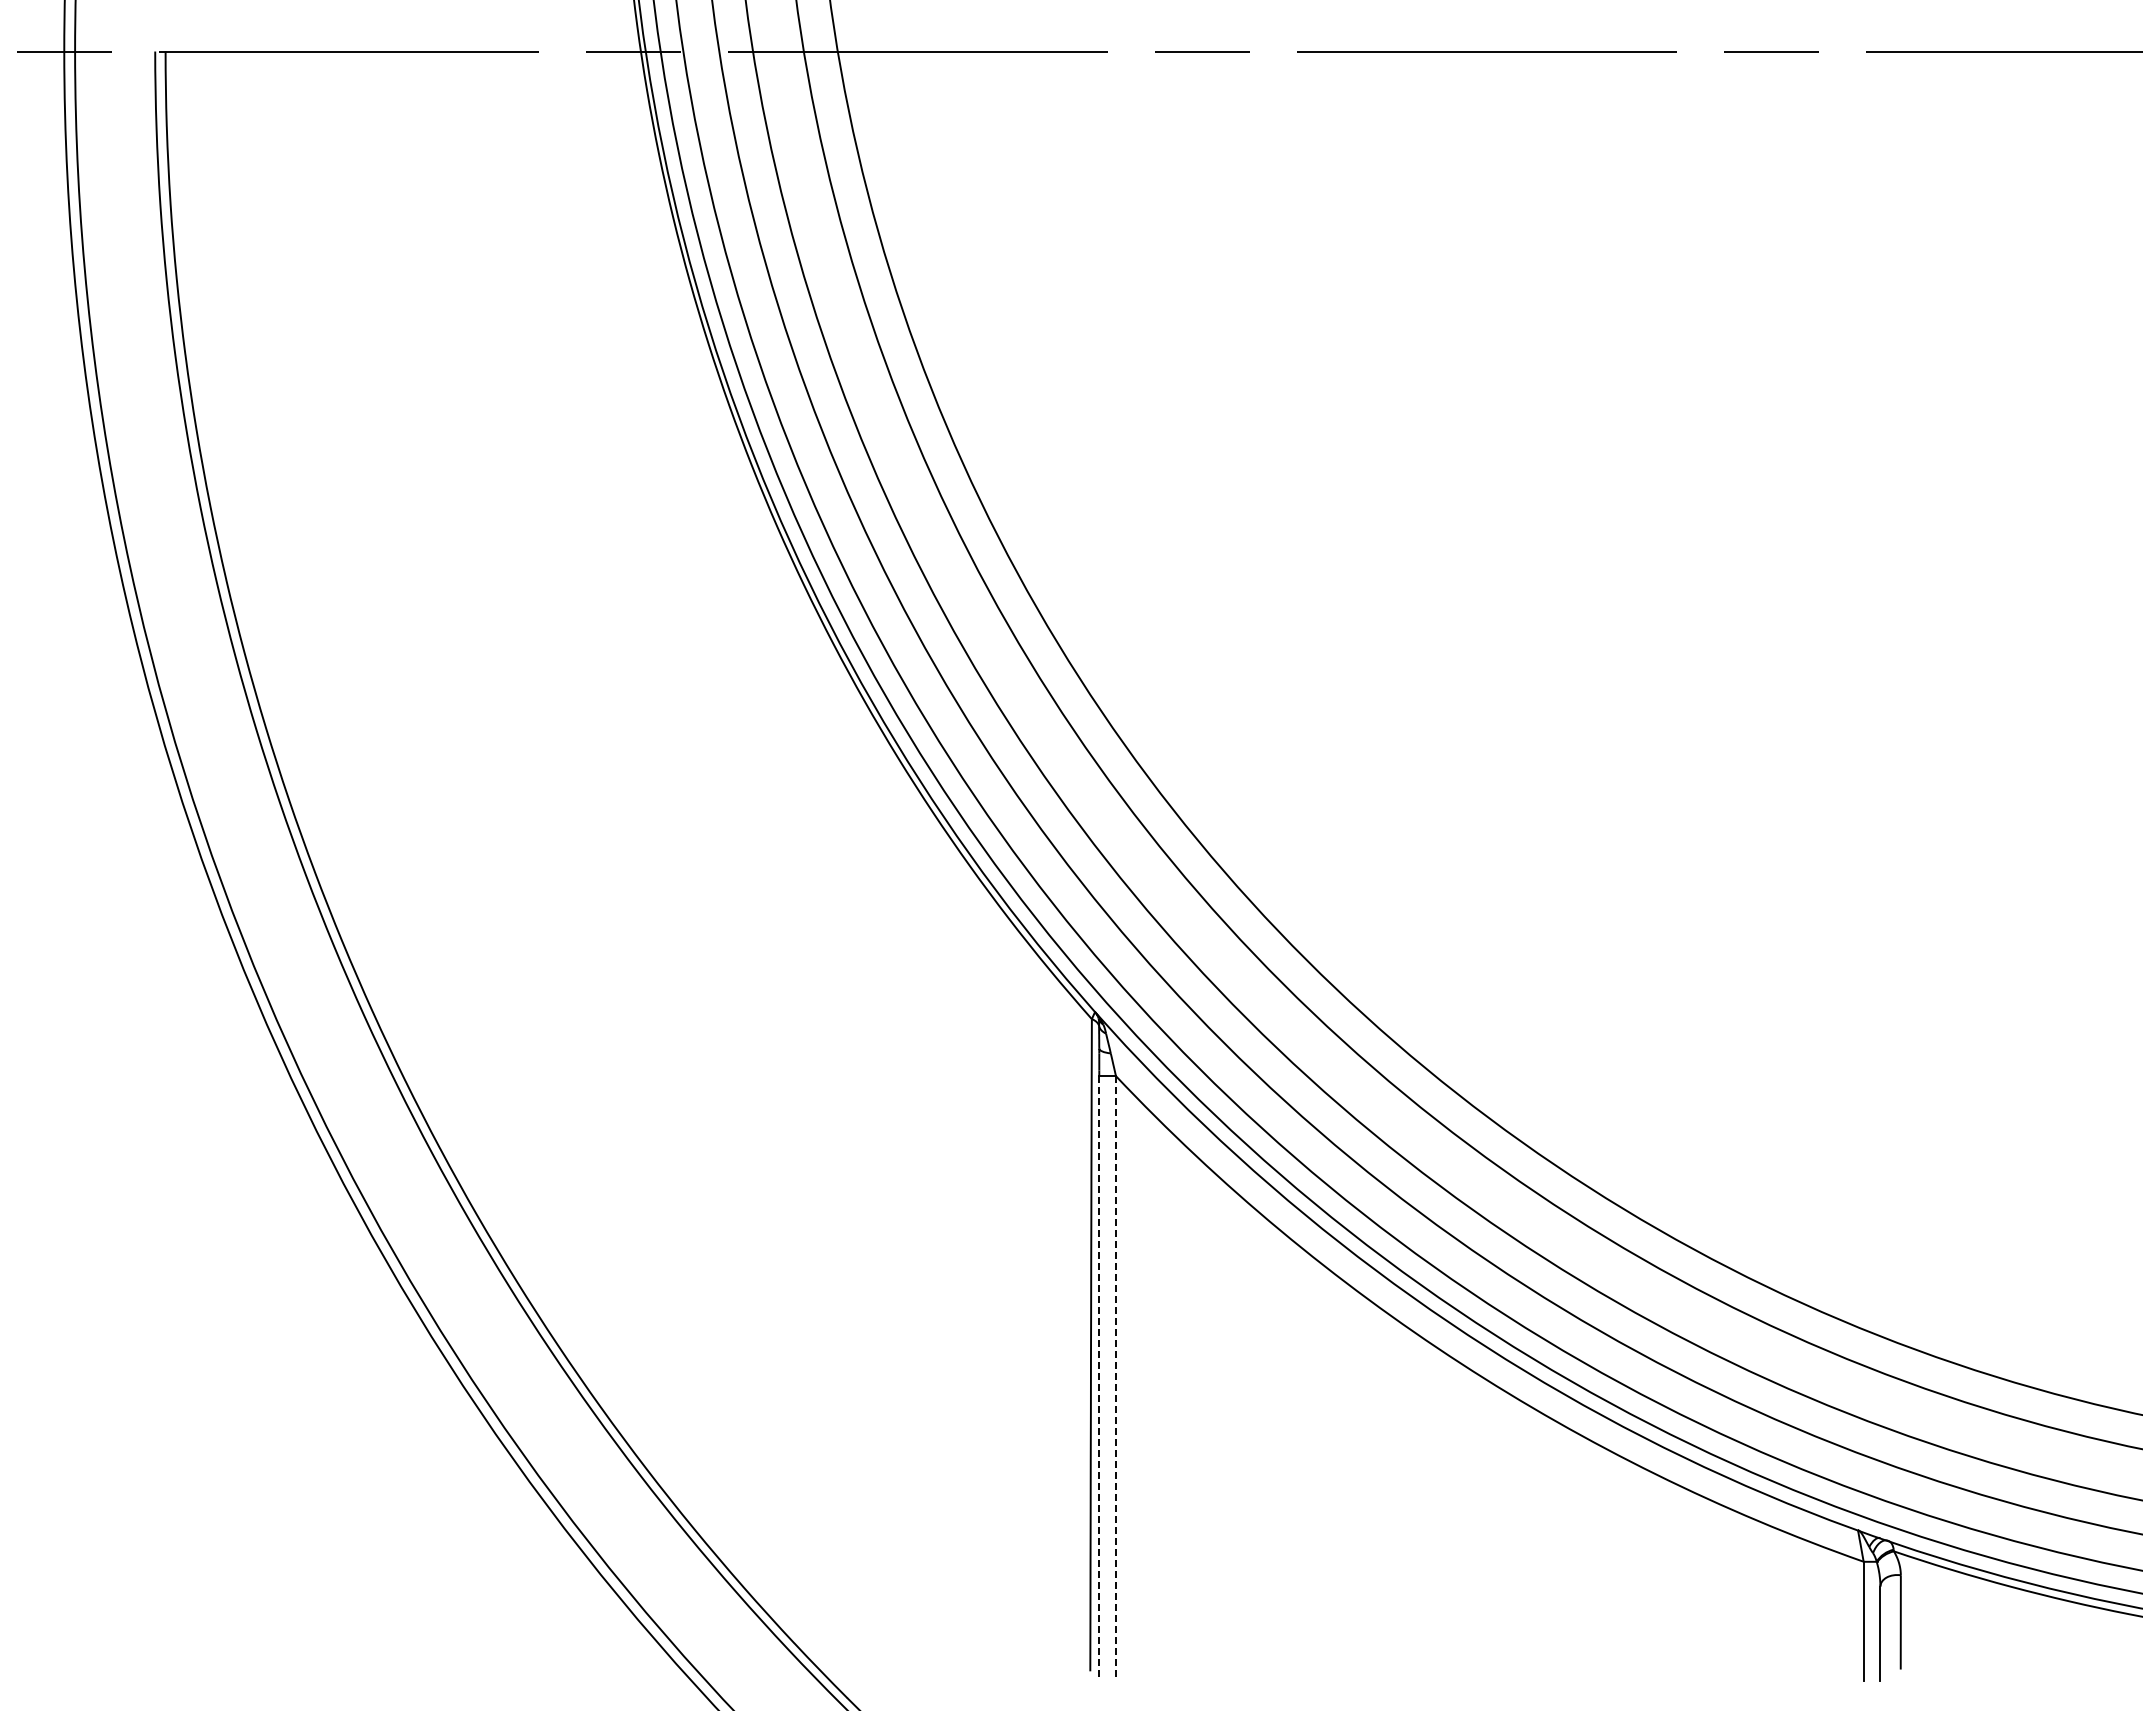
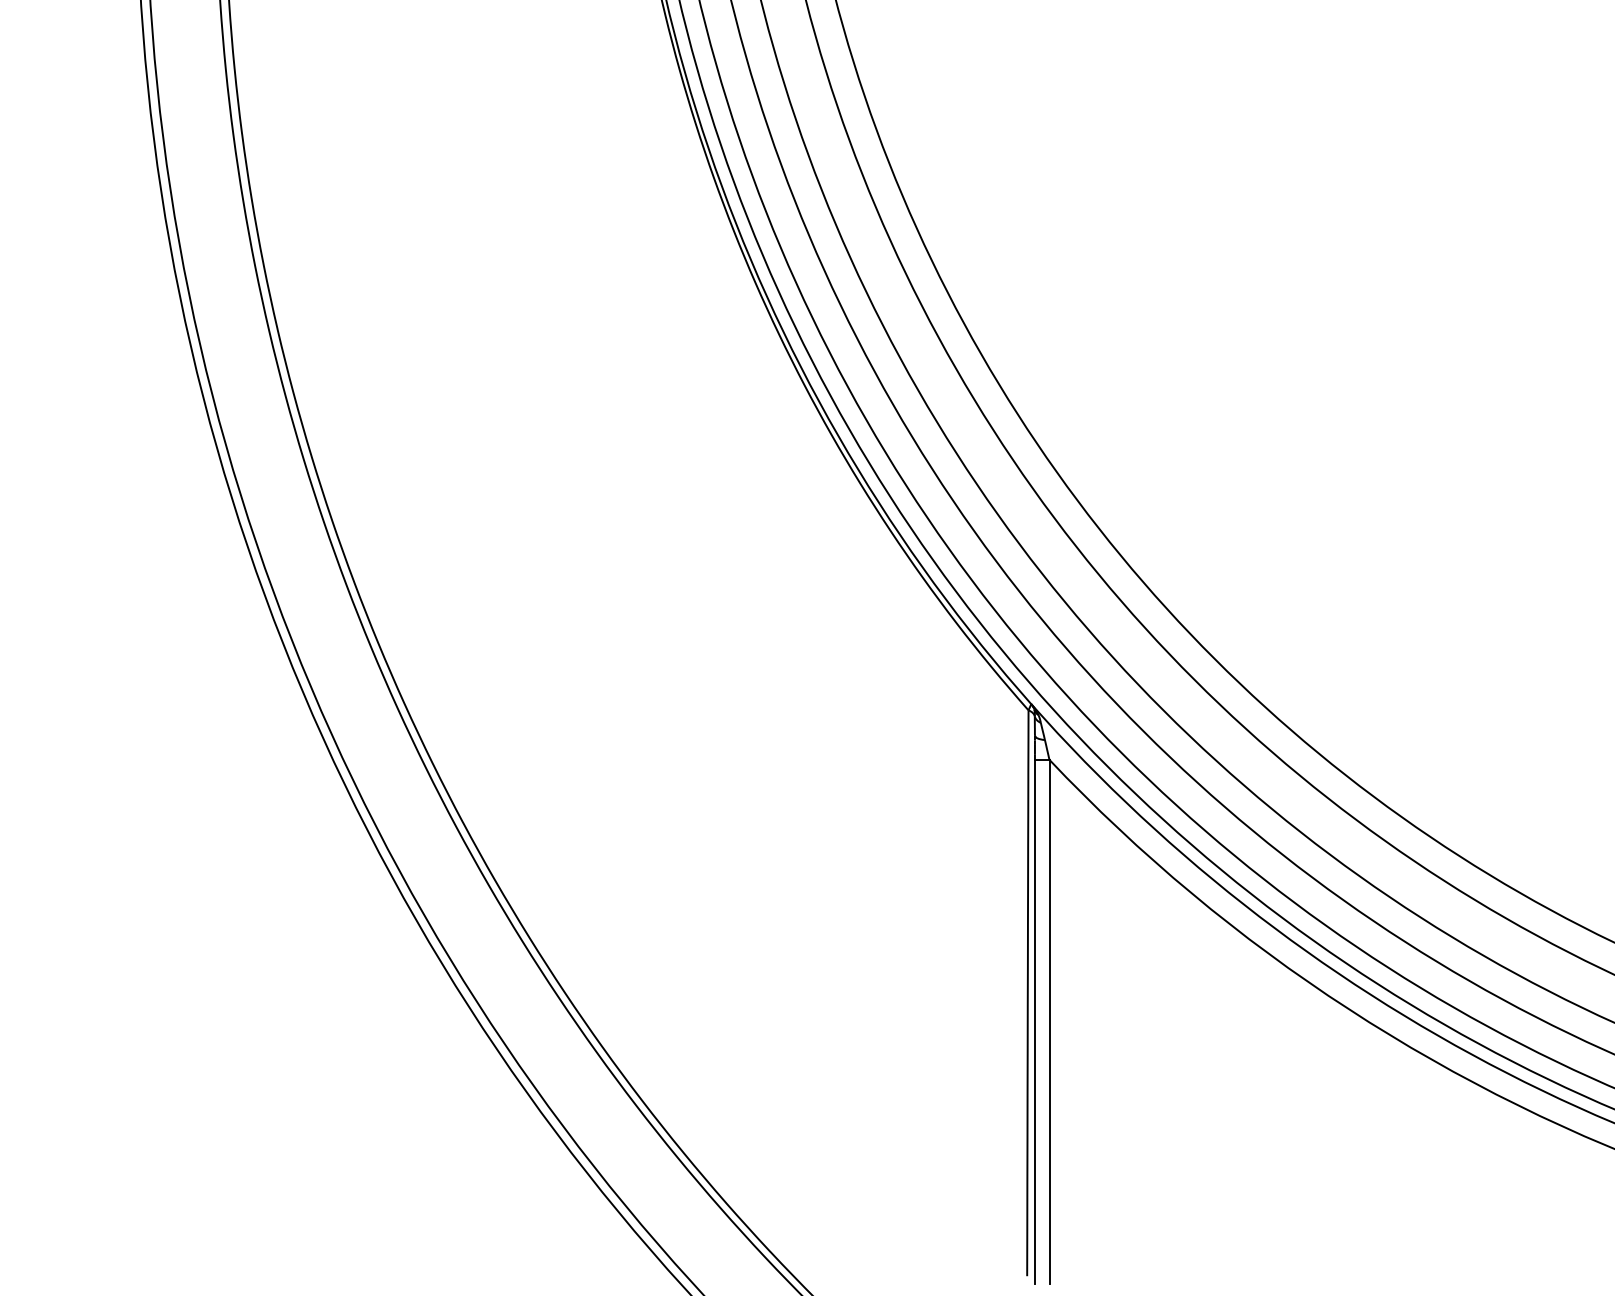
line: (1099, 1378) -> (1035, 1022), dashed -> solid
line: (1116, 1378) -> (1049, 1022), dashed -> solid

